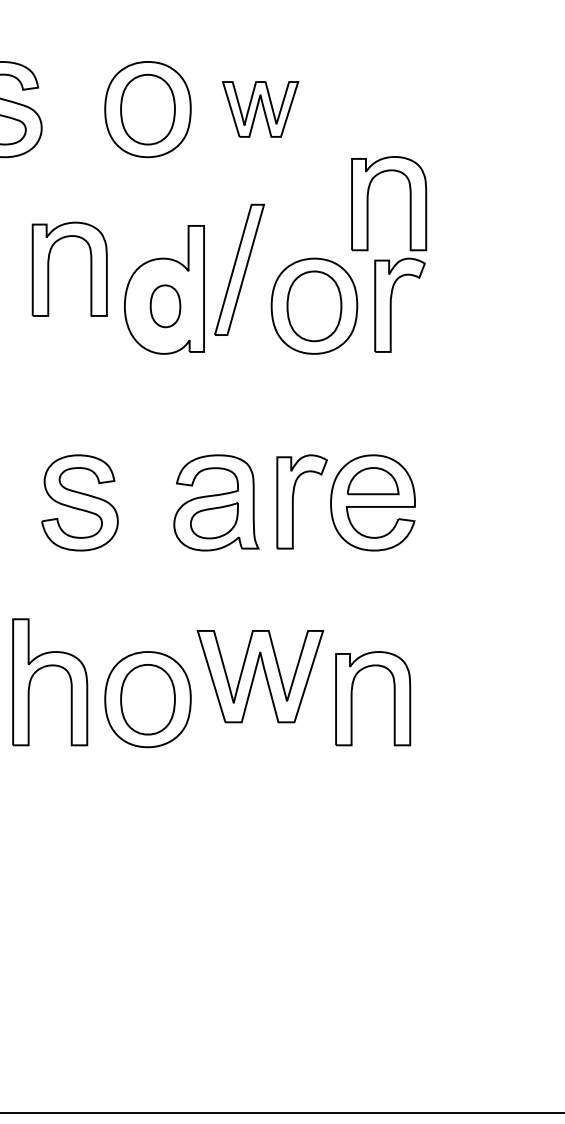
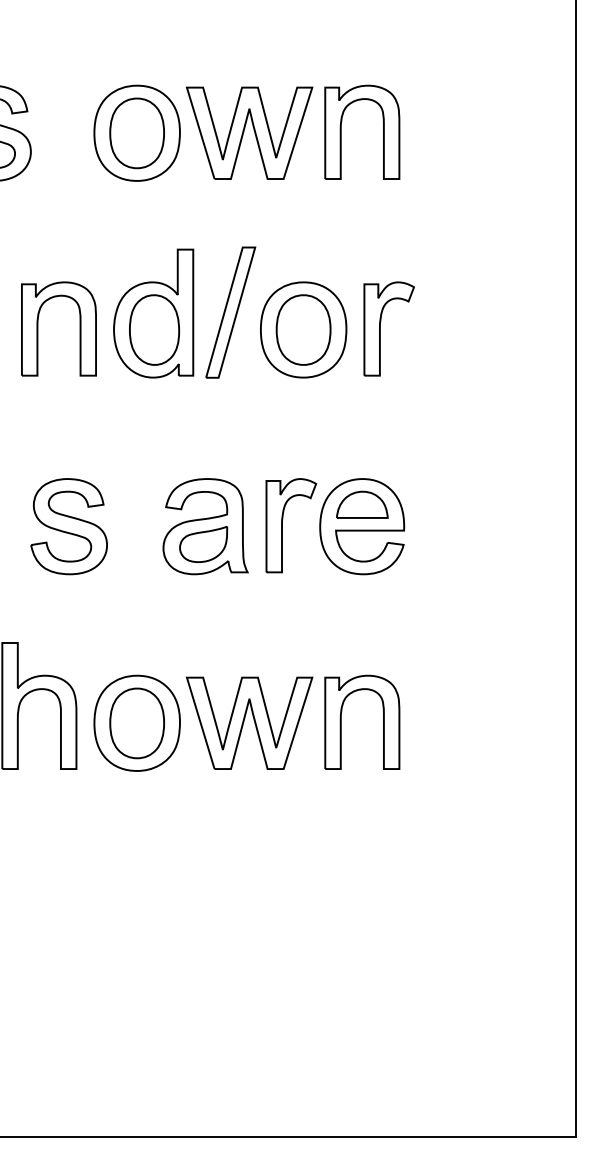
part: (260, 108) -> (249, 132), size x1.67
part: (368, 202) -> (341, 131), moved
part: (49, 268) -> (38, 328), moved
part: (239, 269) -> (230, 312), moved
part: (165, 305) -> (154, 329), size x1.67
part: (260, 675) -> (249, 722), moved

